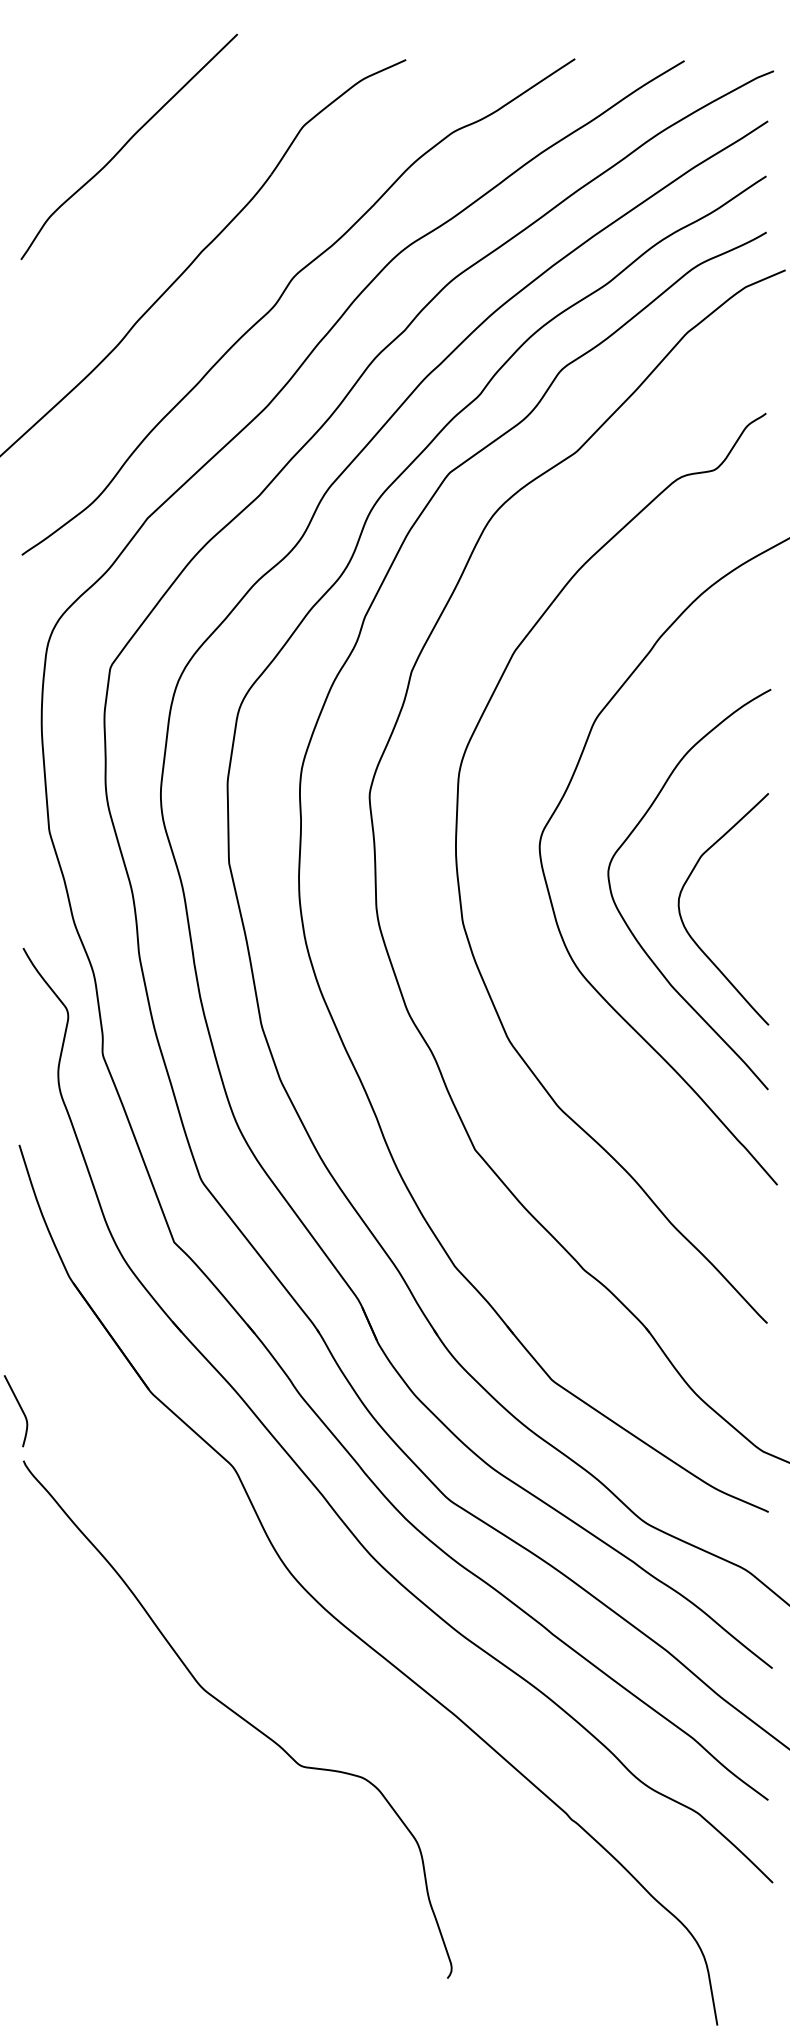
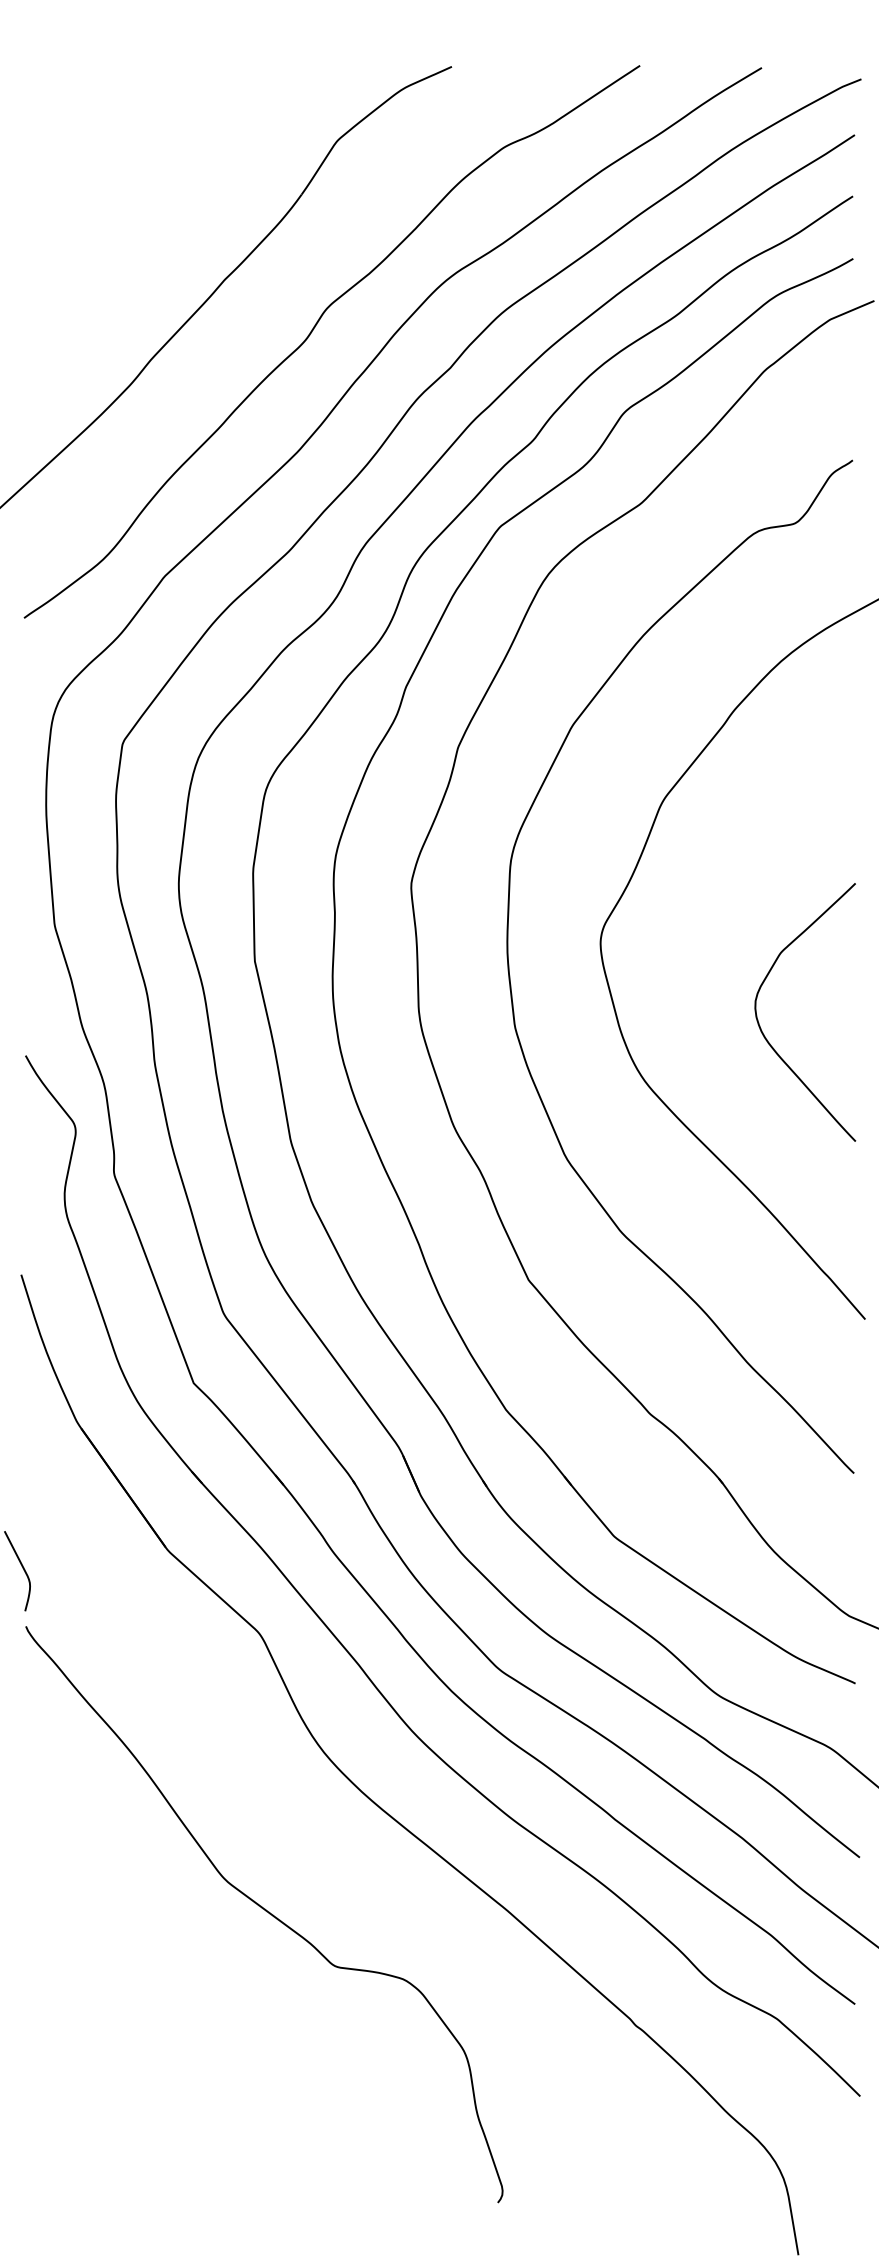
curve: (127, 144) -> (141, 160), removed
curve: (628, 925) -> (699, 1030), removed

